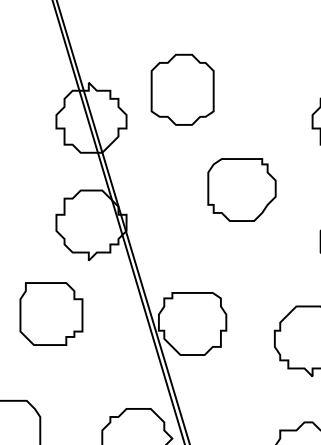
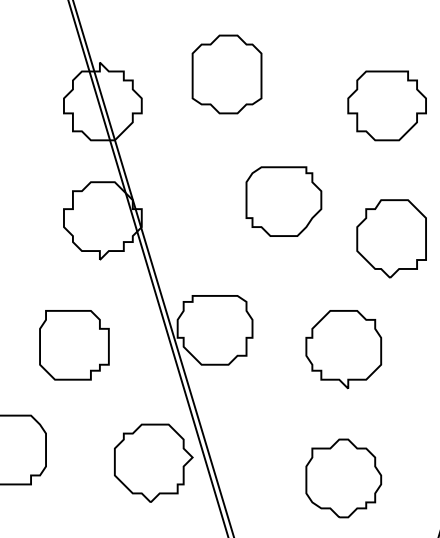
part: (182, 89) -> (226, 74), moved
part: (241, 189) -> (283, 201), moved
part: (51, 314) -> (74, 345), moved

